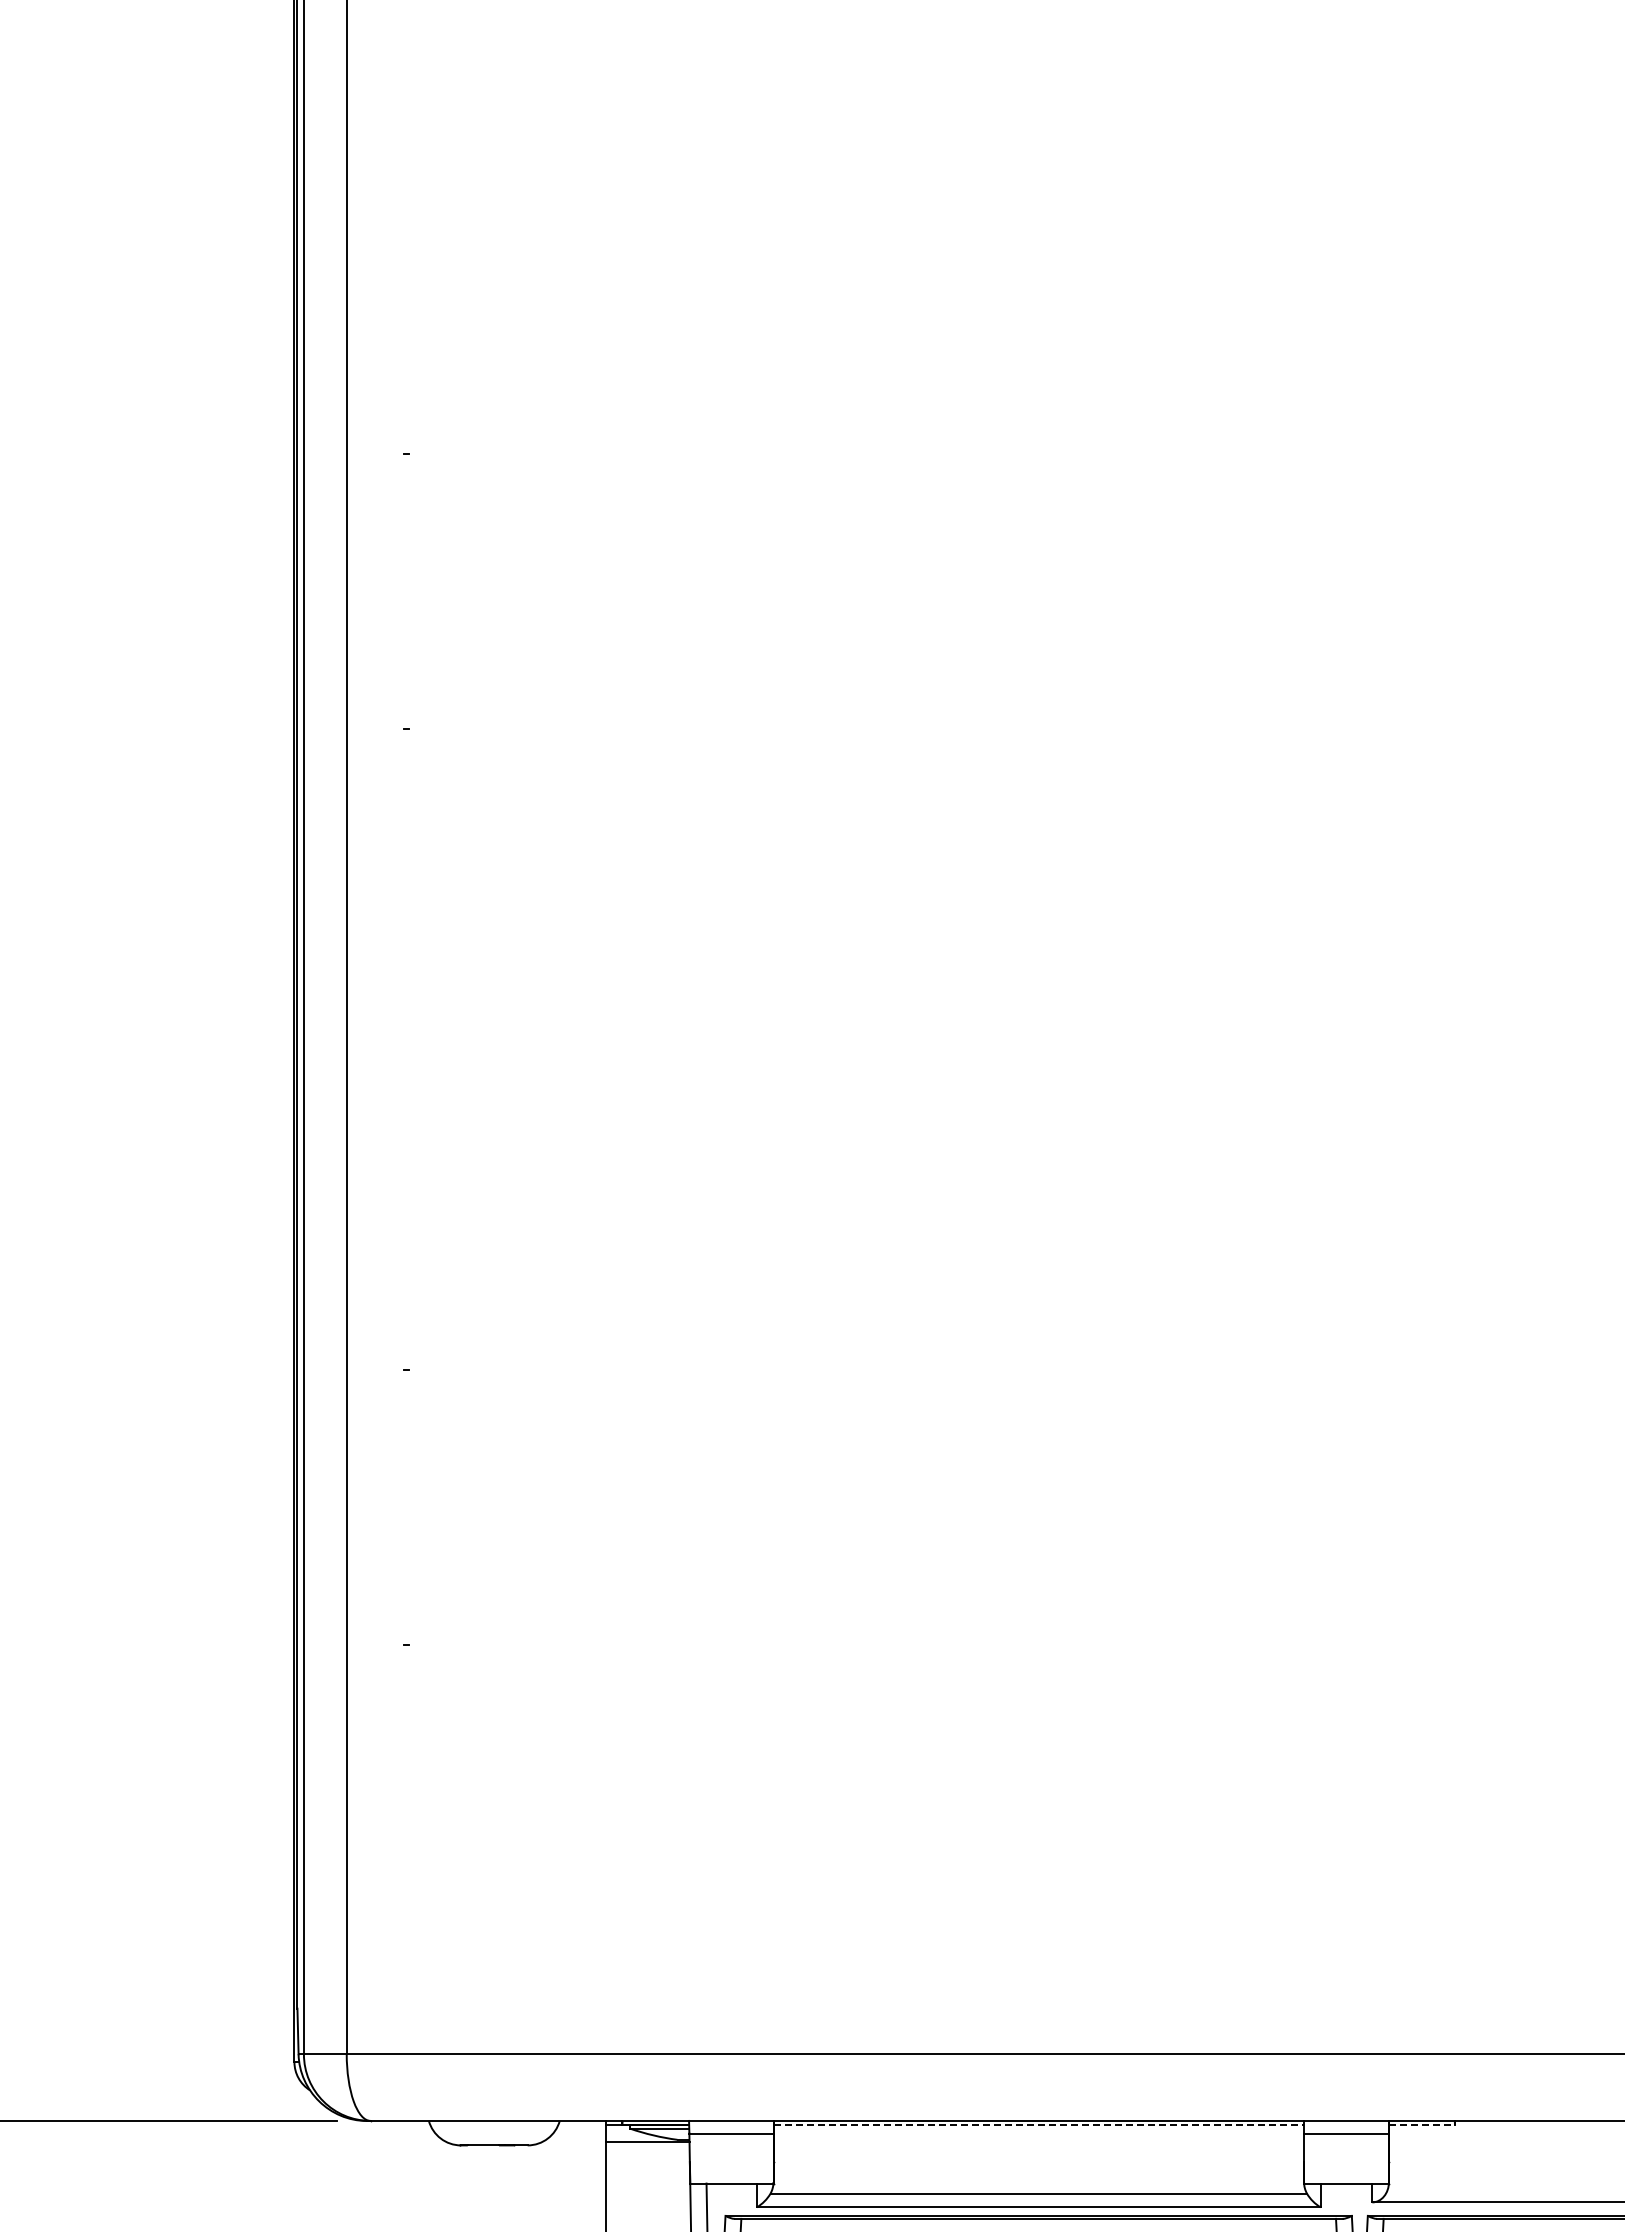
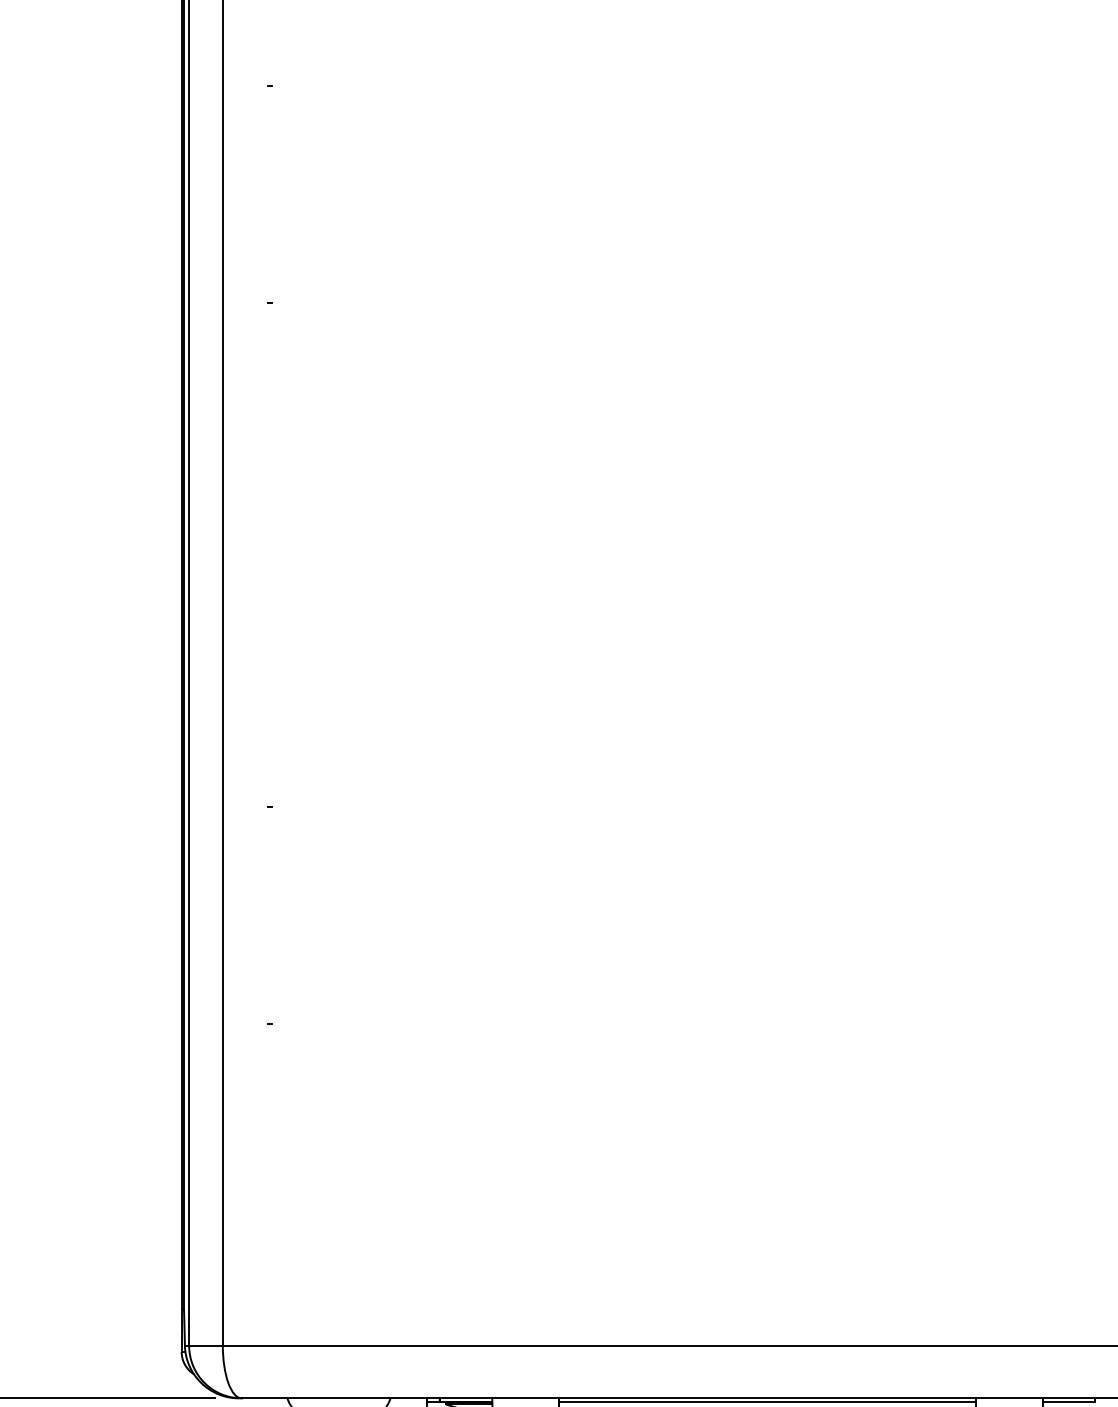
line: (1039, 2125) -> (768, 1401), dashed -> solid
line: (1422, 2125) -> (1069, 1401), dashed -> solid

